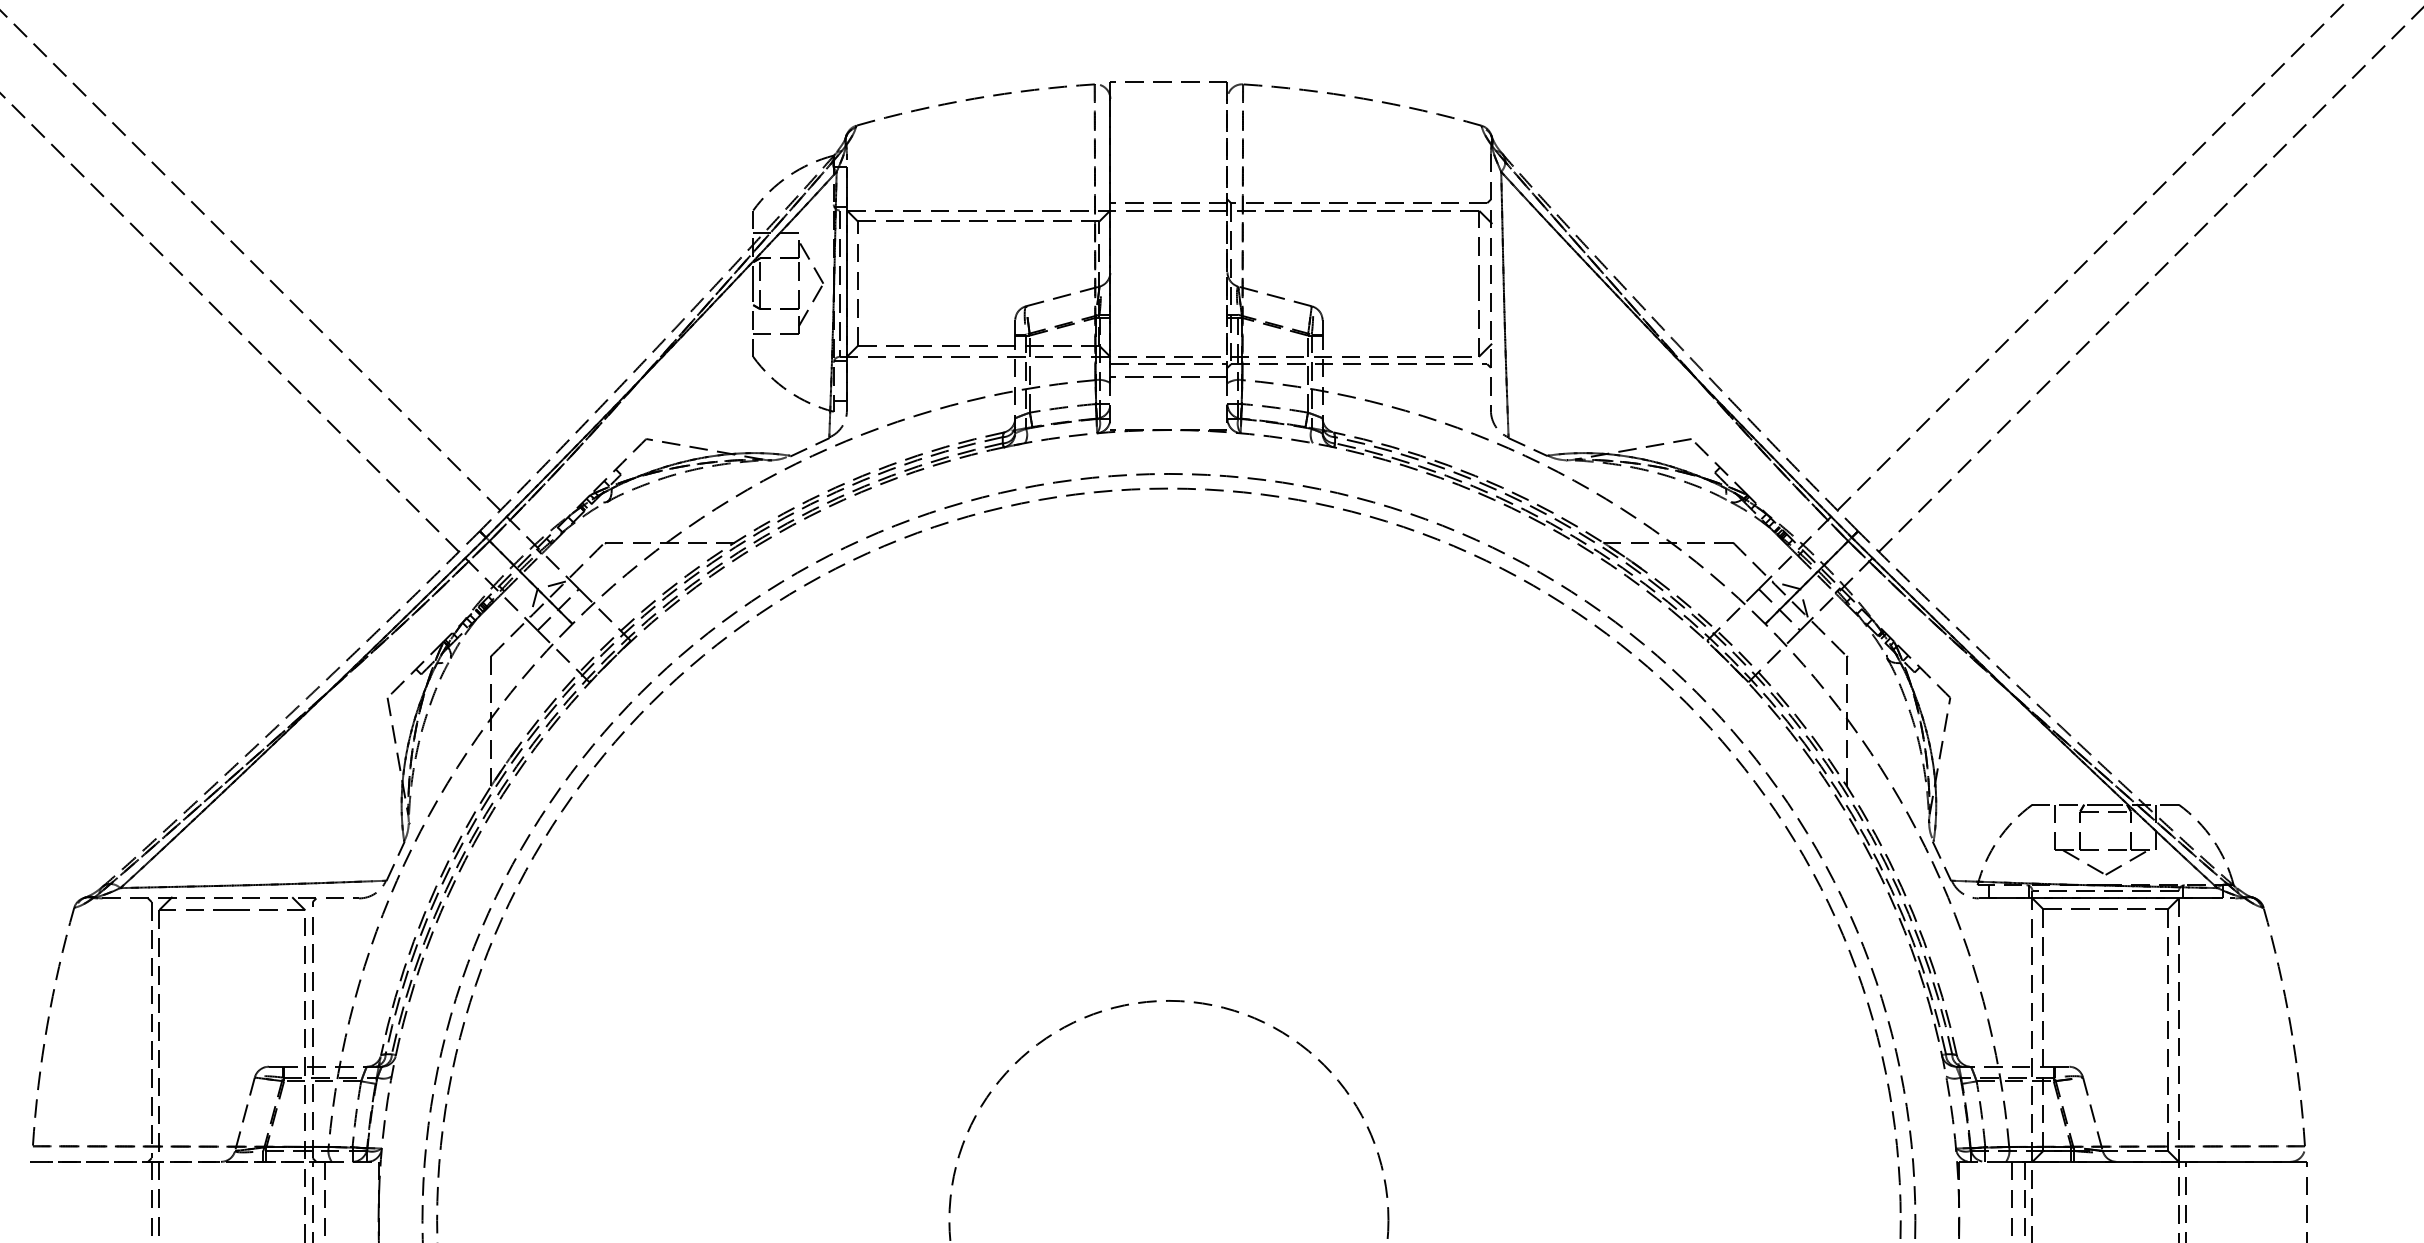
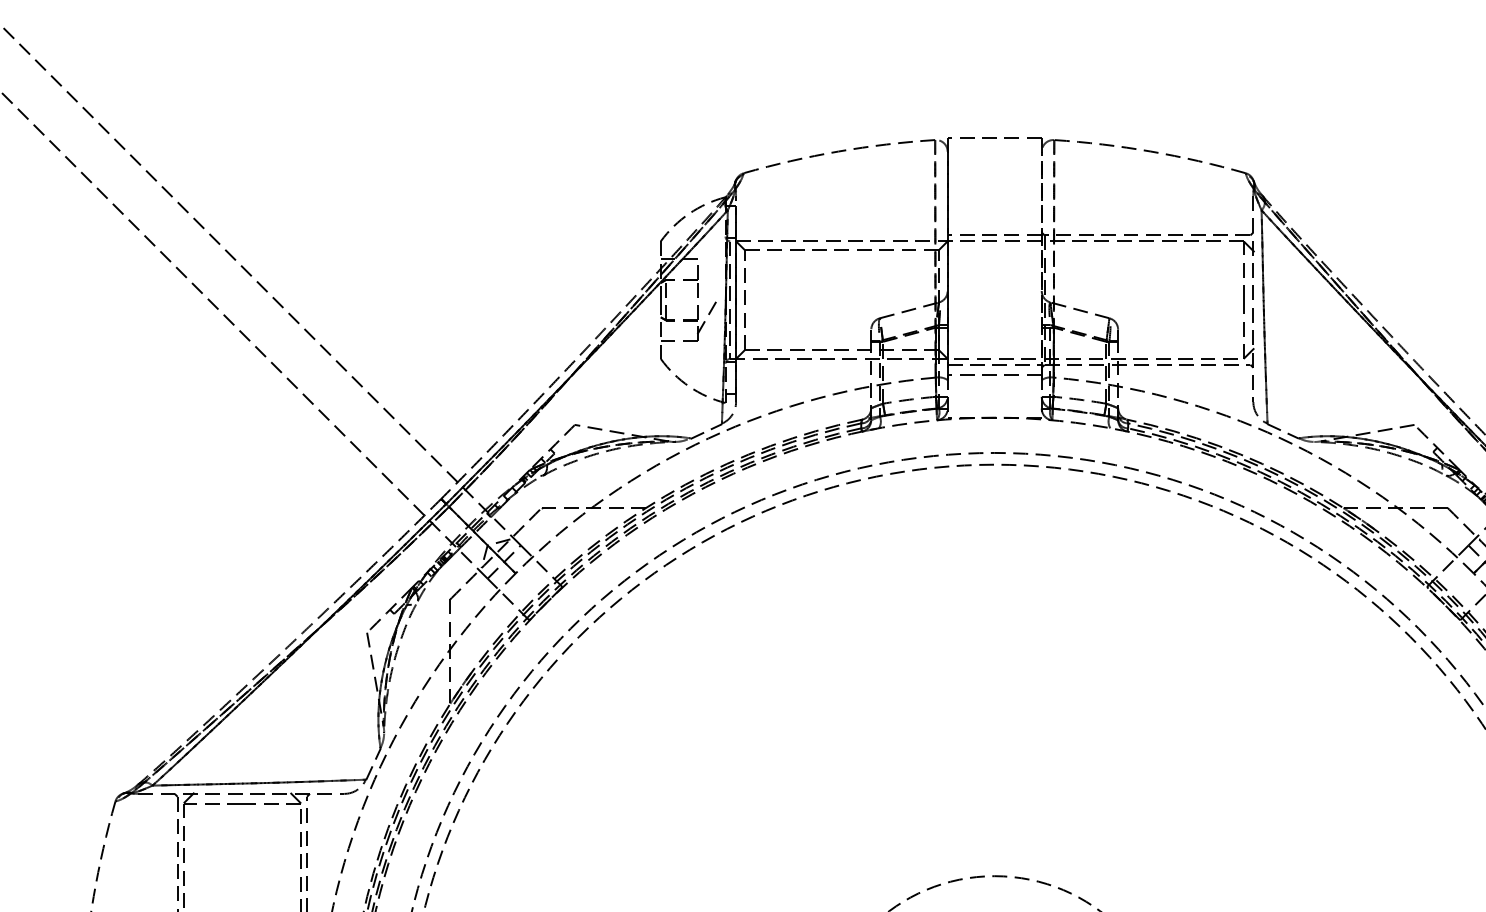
line: (810, 262) -> (706, 283), removed

